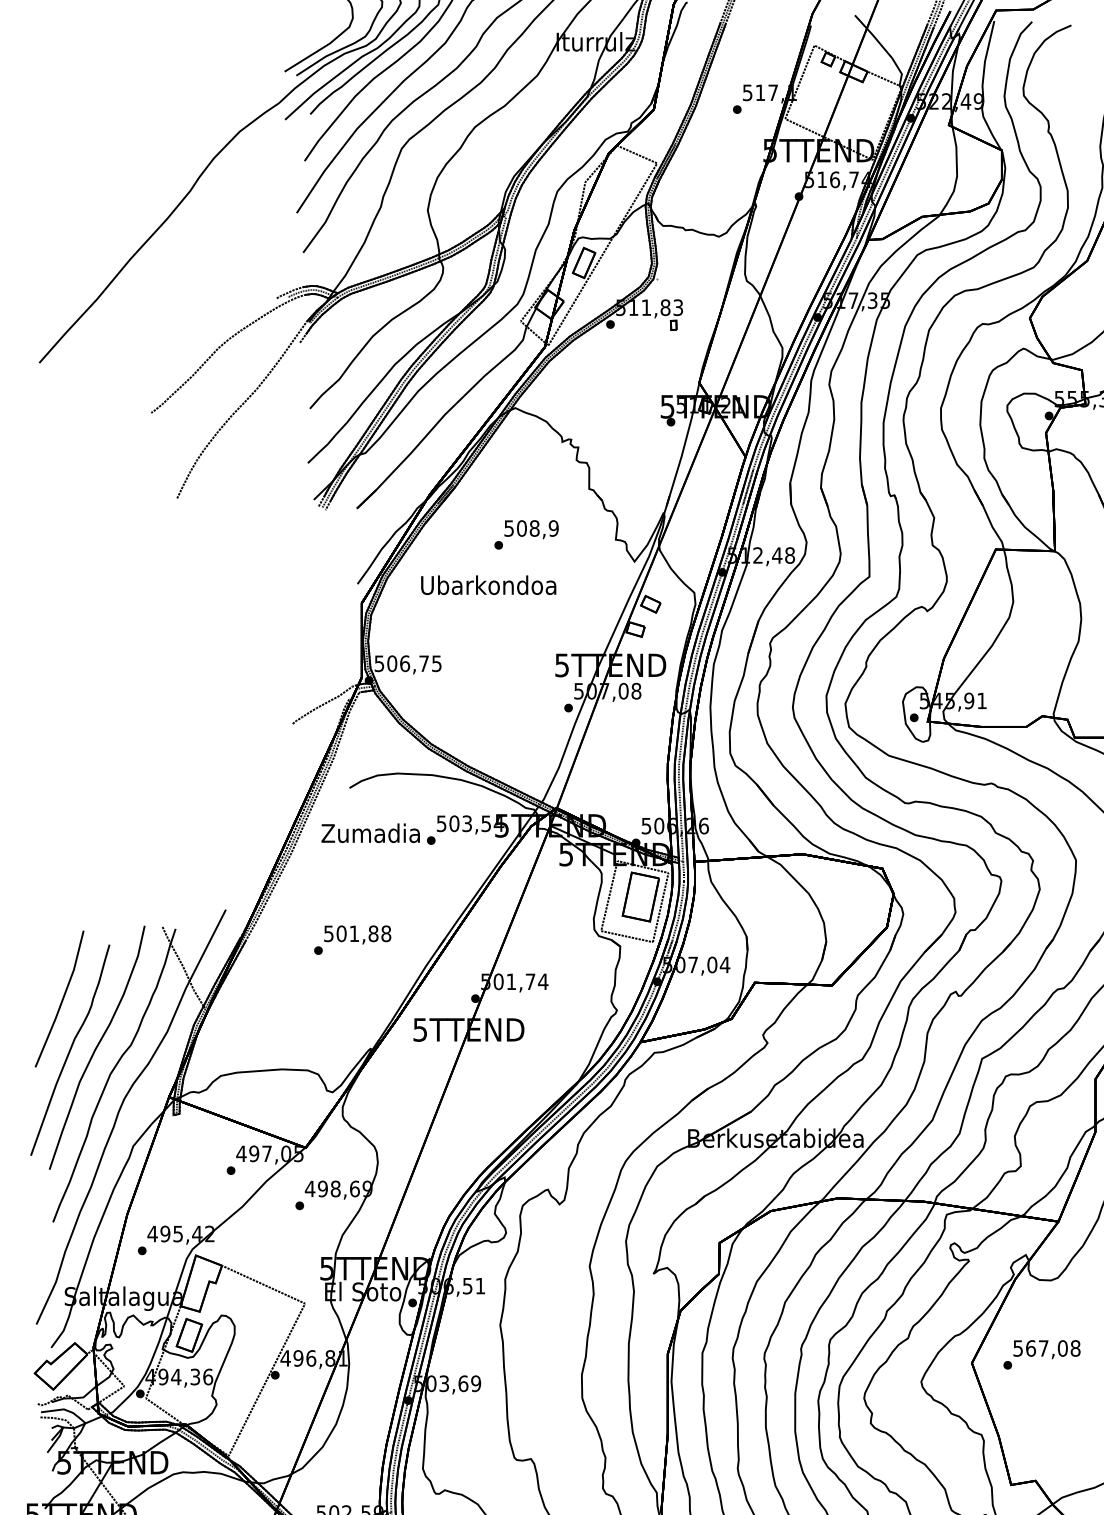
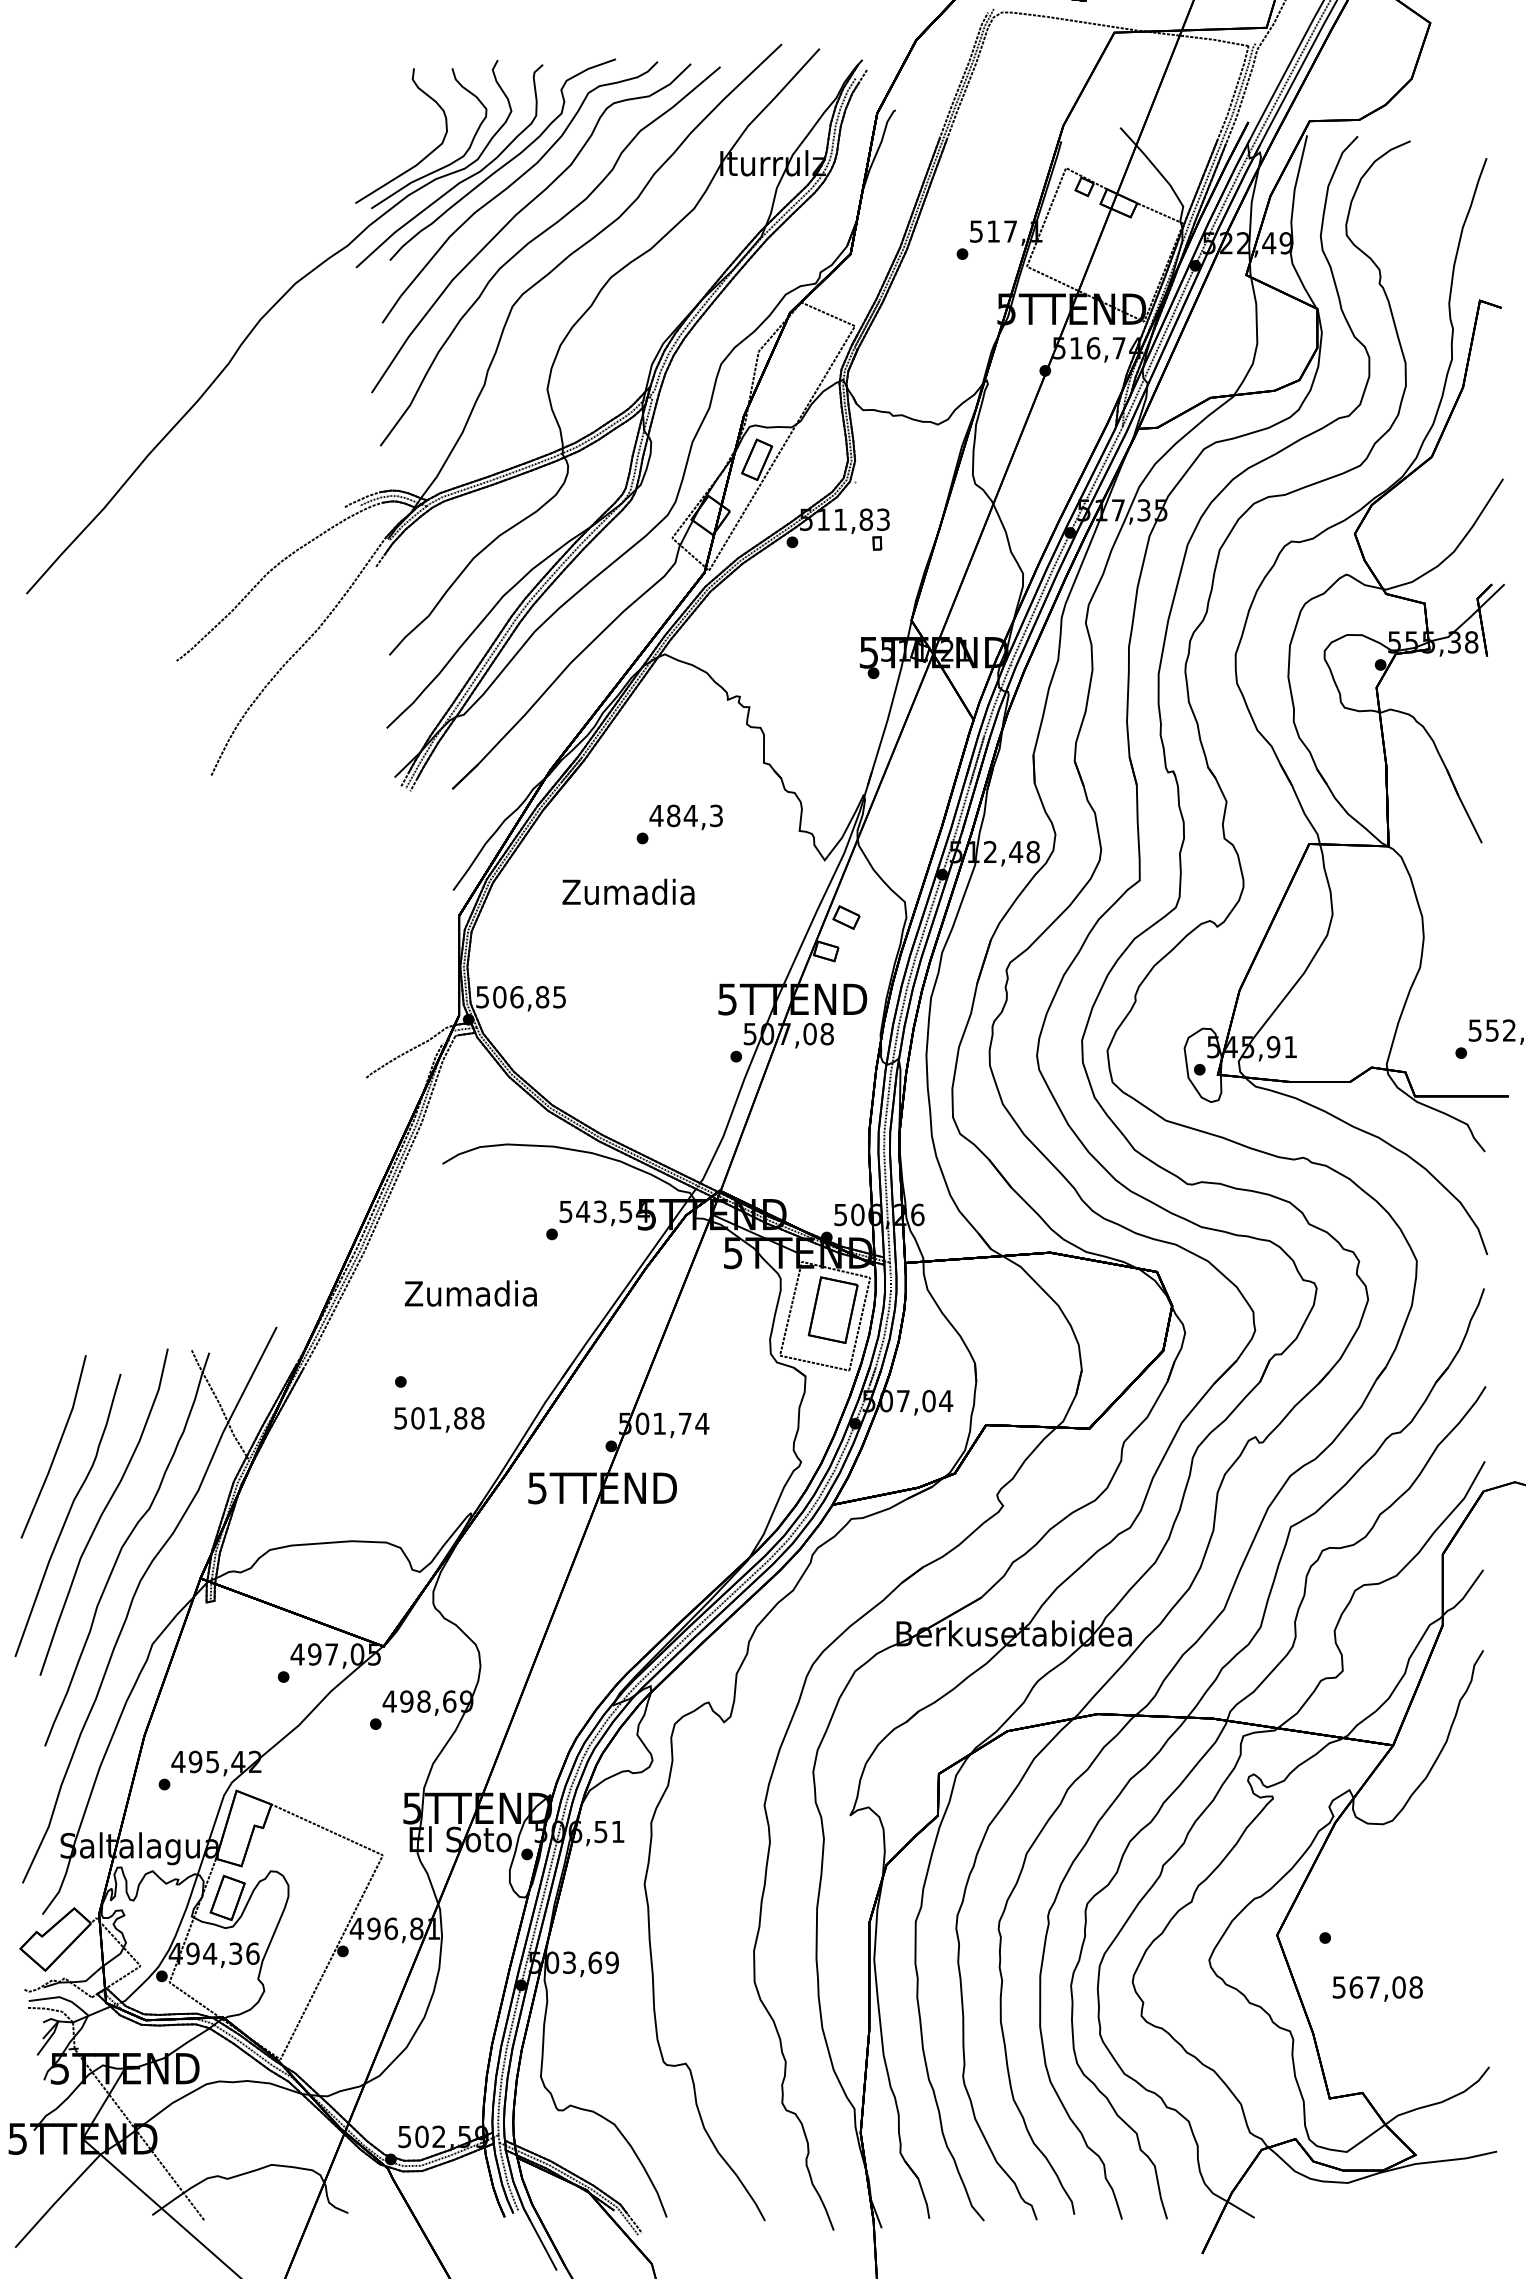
text: (531, 528) -> (686, 815), 508,9 -> 484,3
text: (488, 584) -> (628, 891), Ubarkondoa -> Zumadia
text: (424, 663) -> (542, 997), 506,75 -> 506,85
text: (454, 823) -> (583, 1211), 503,54 -> 543,54
text: (370, 833) -> (470, 1293), moved
text: (357, 934) -> (439, 1419), moved
text: (1046, 1349) -> (1377, 1988), moved

